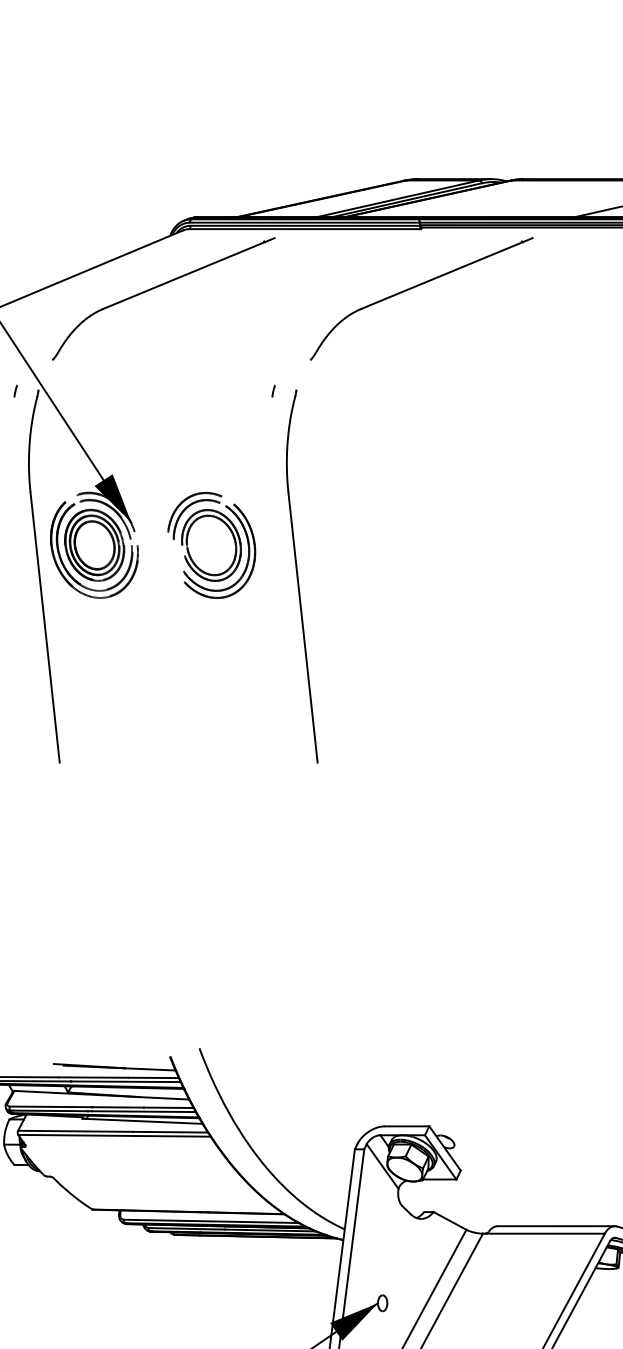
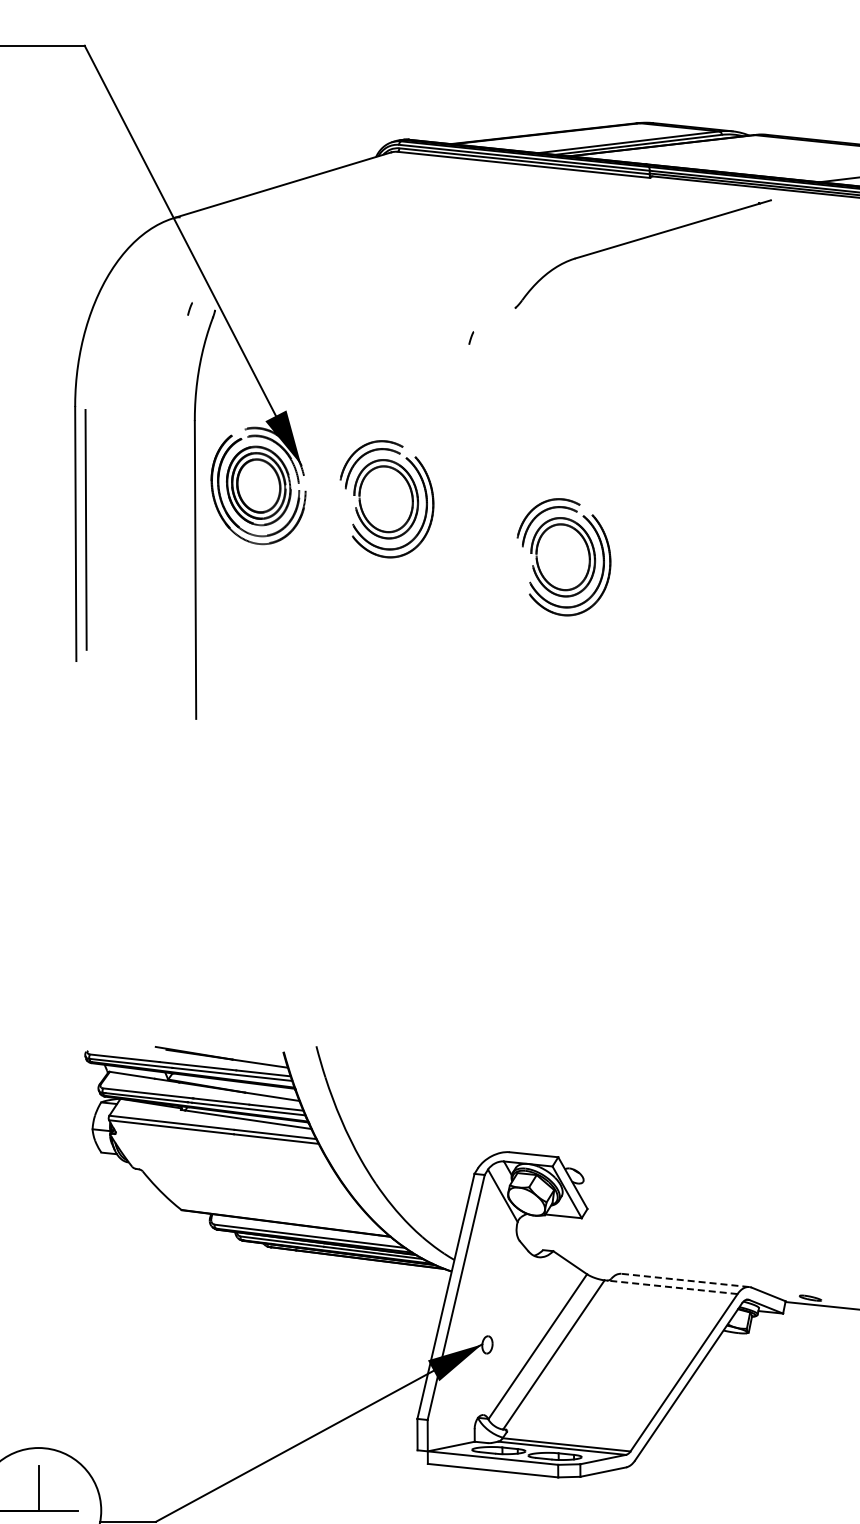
part: (159, 286) -> (358, 211), removed
part: (298, 577) -> (477, 543), removed
part: (377, 581) -> (563, 557), added
line: (555, 1226) -> (684, 1280), solid -> dashed
line: (545, 1233) -> (672, 1287), solid -> dashed

